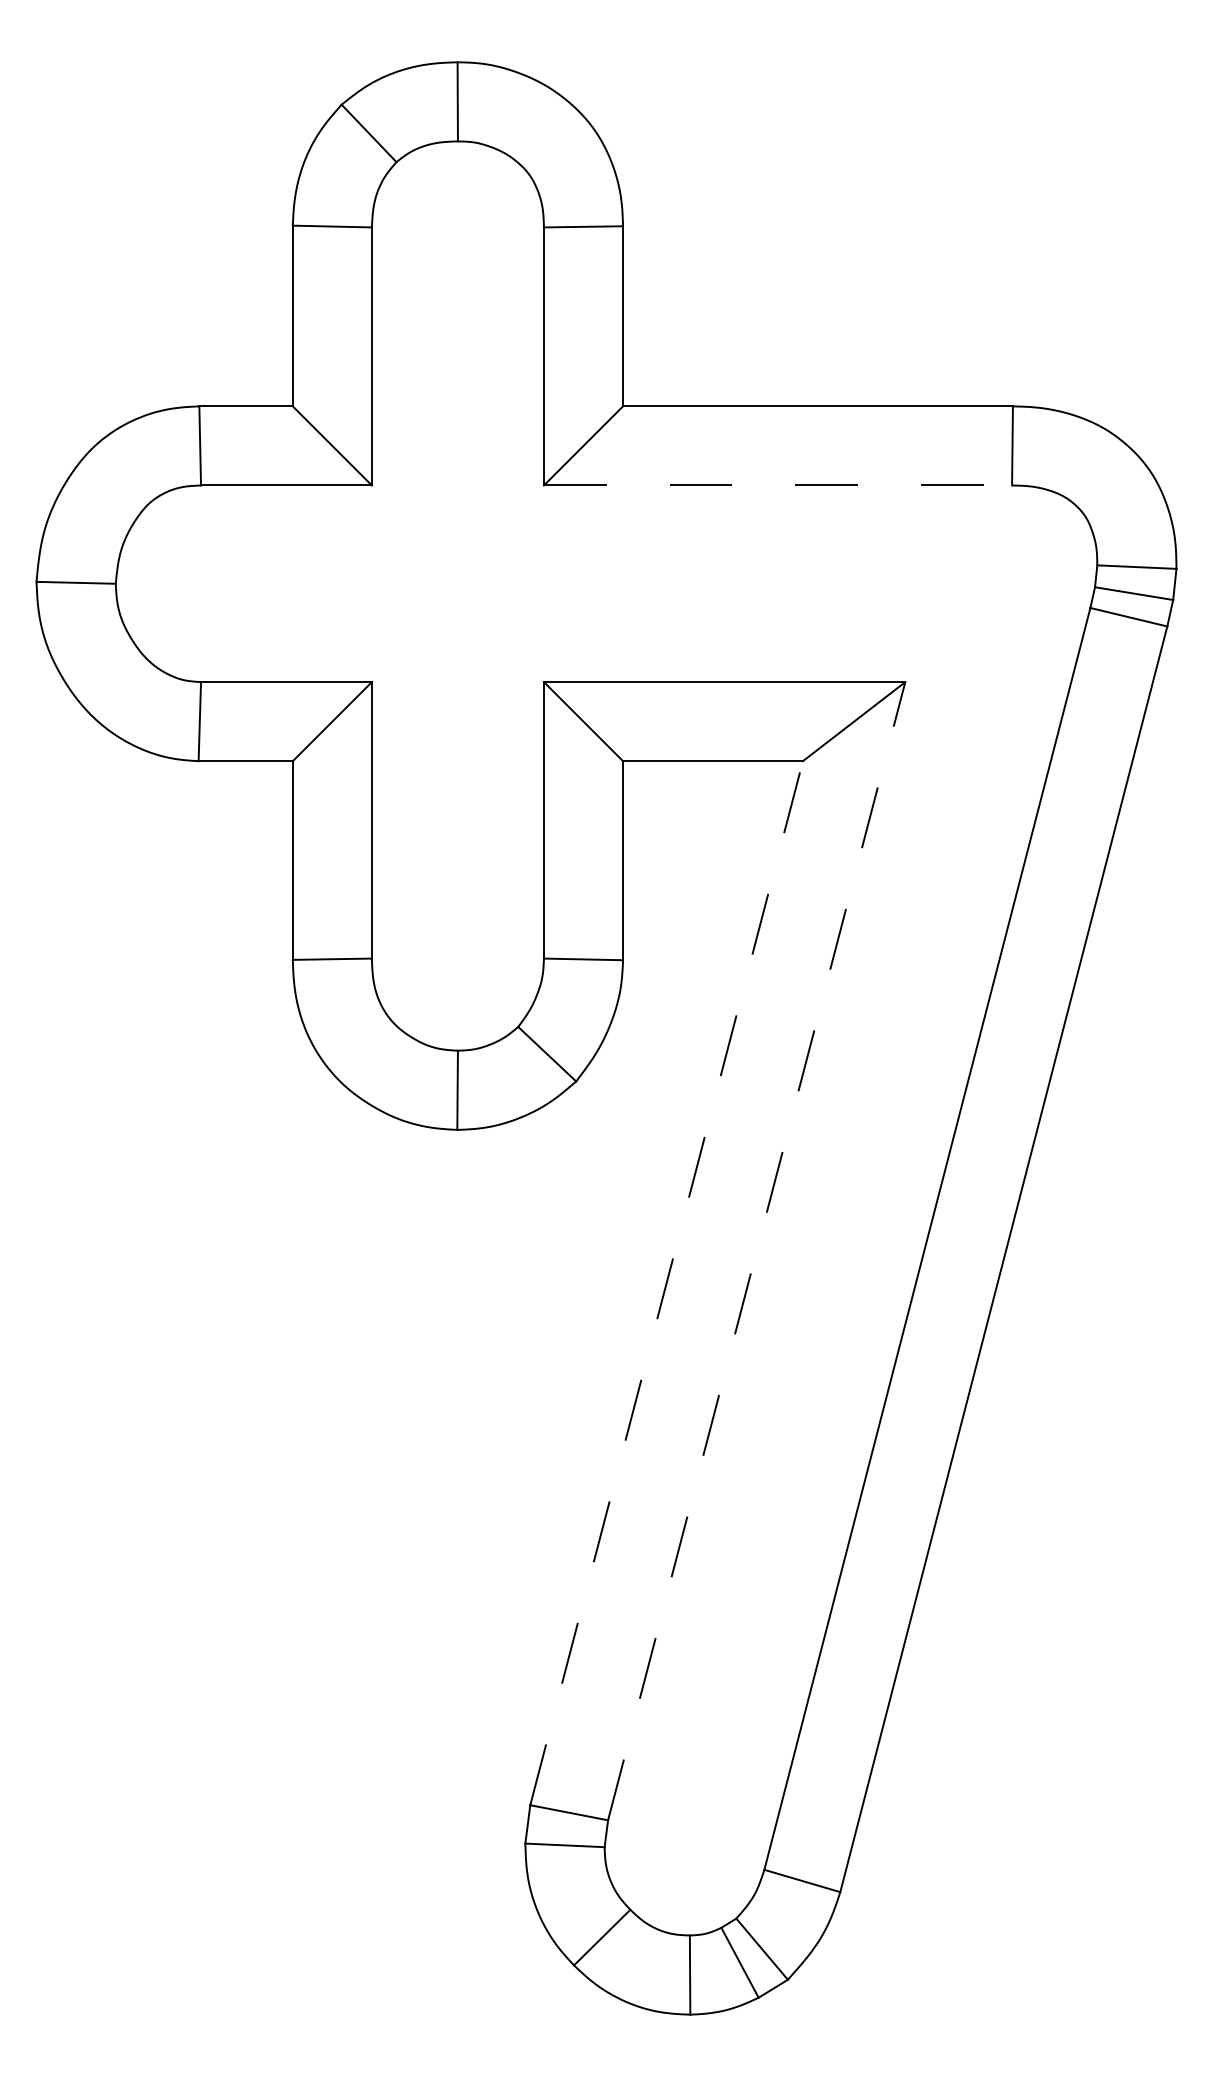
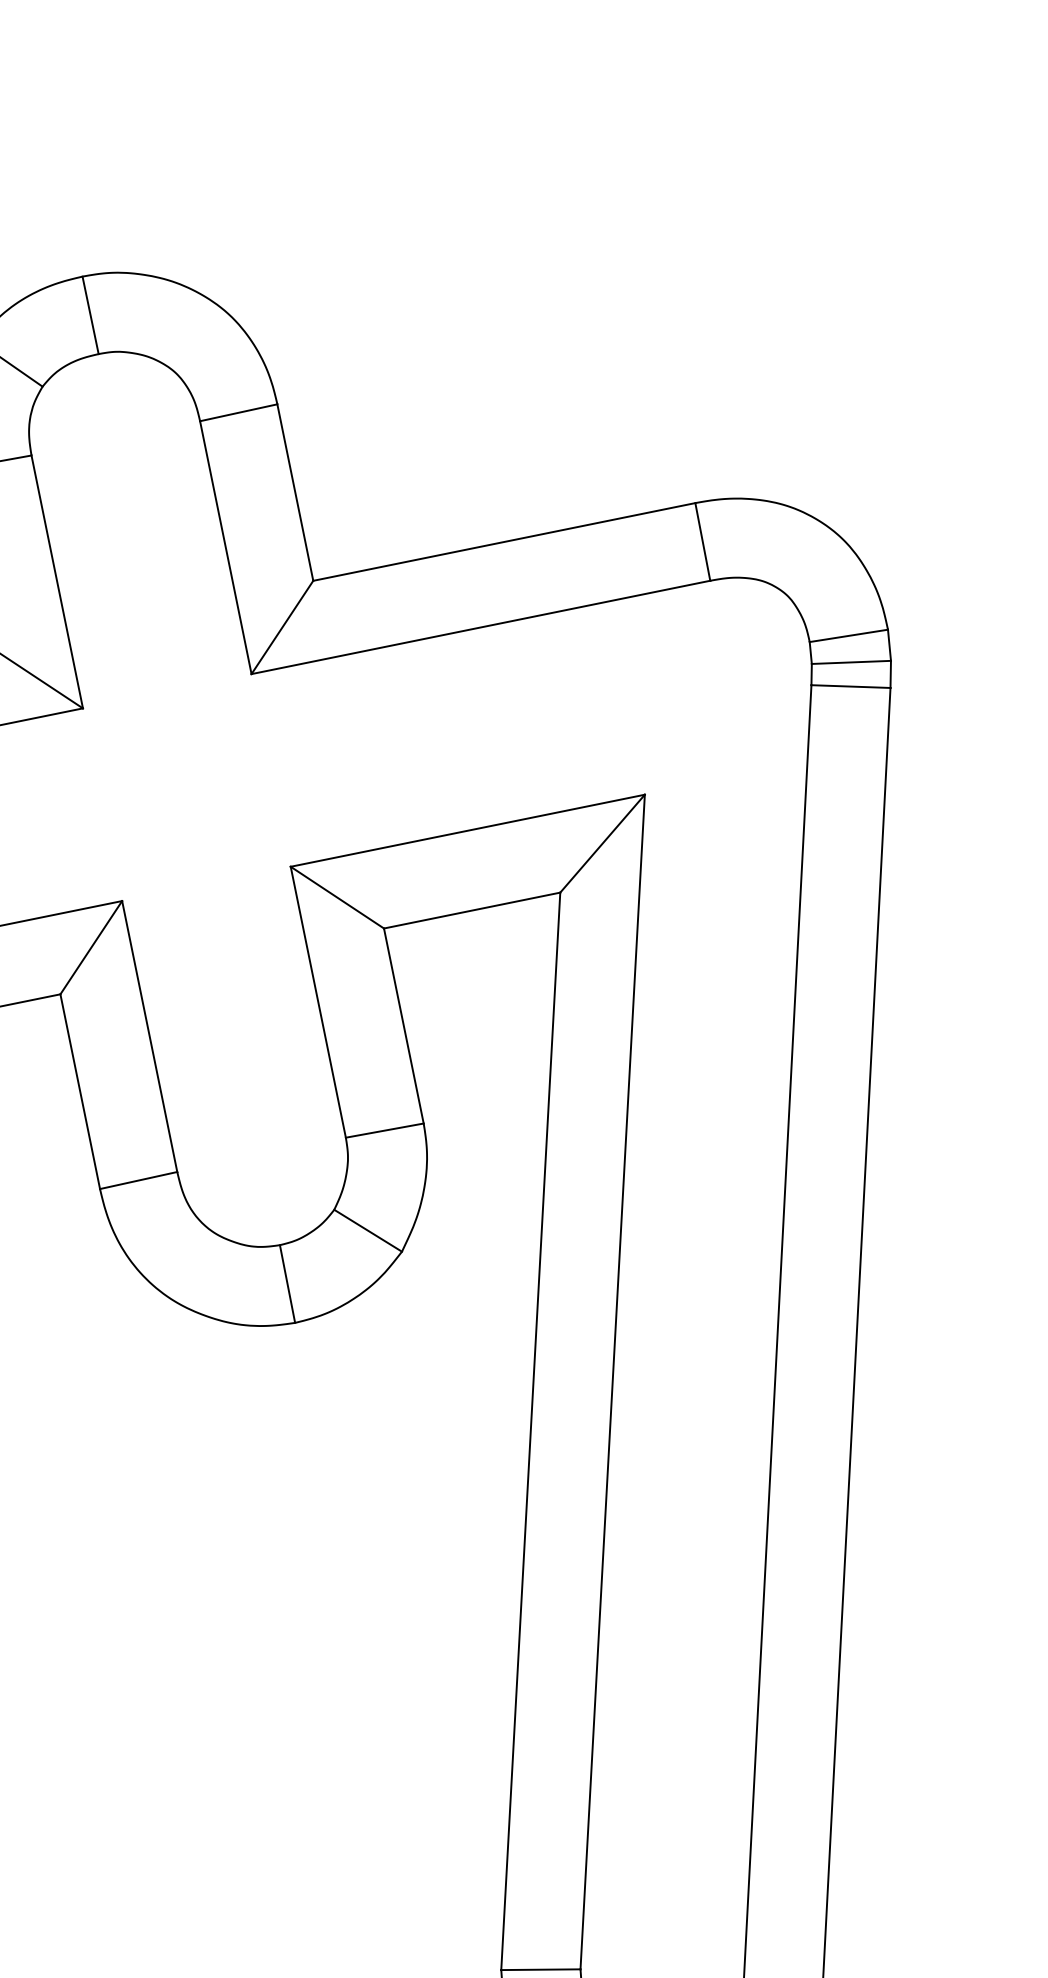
line: (778, 485) -> (481, 627), dashed -> solid
line: (756, 1250) -> (612, 1381), dashed -> solid
line: (666, 1283) -> (530, 1431), dashed -> solid

